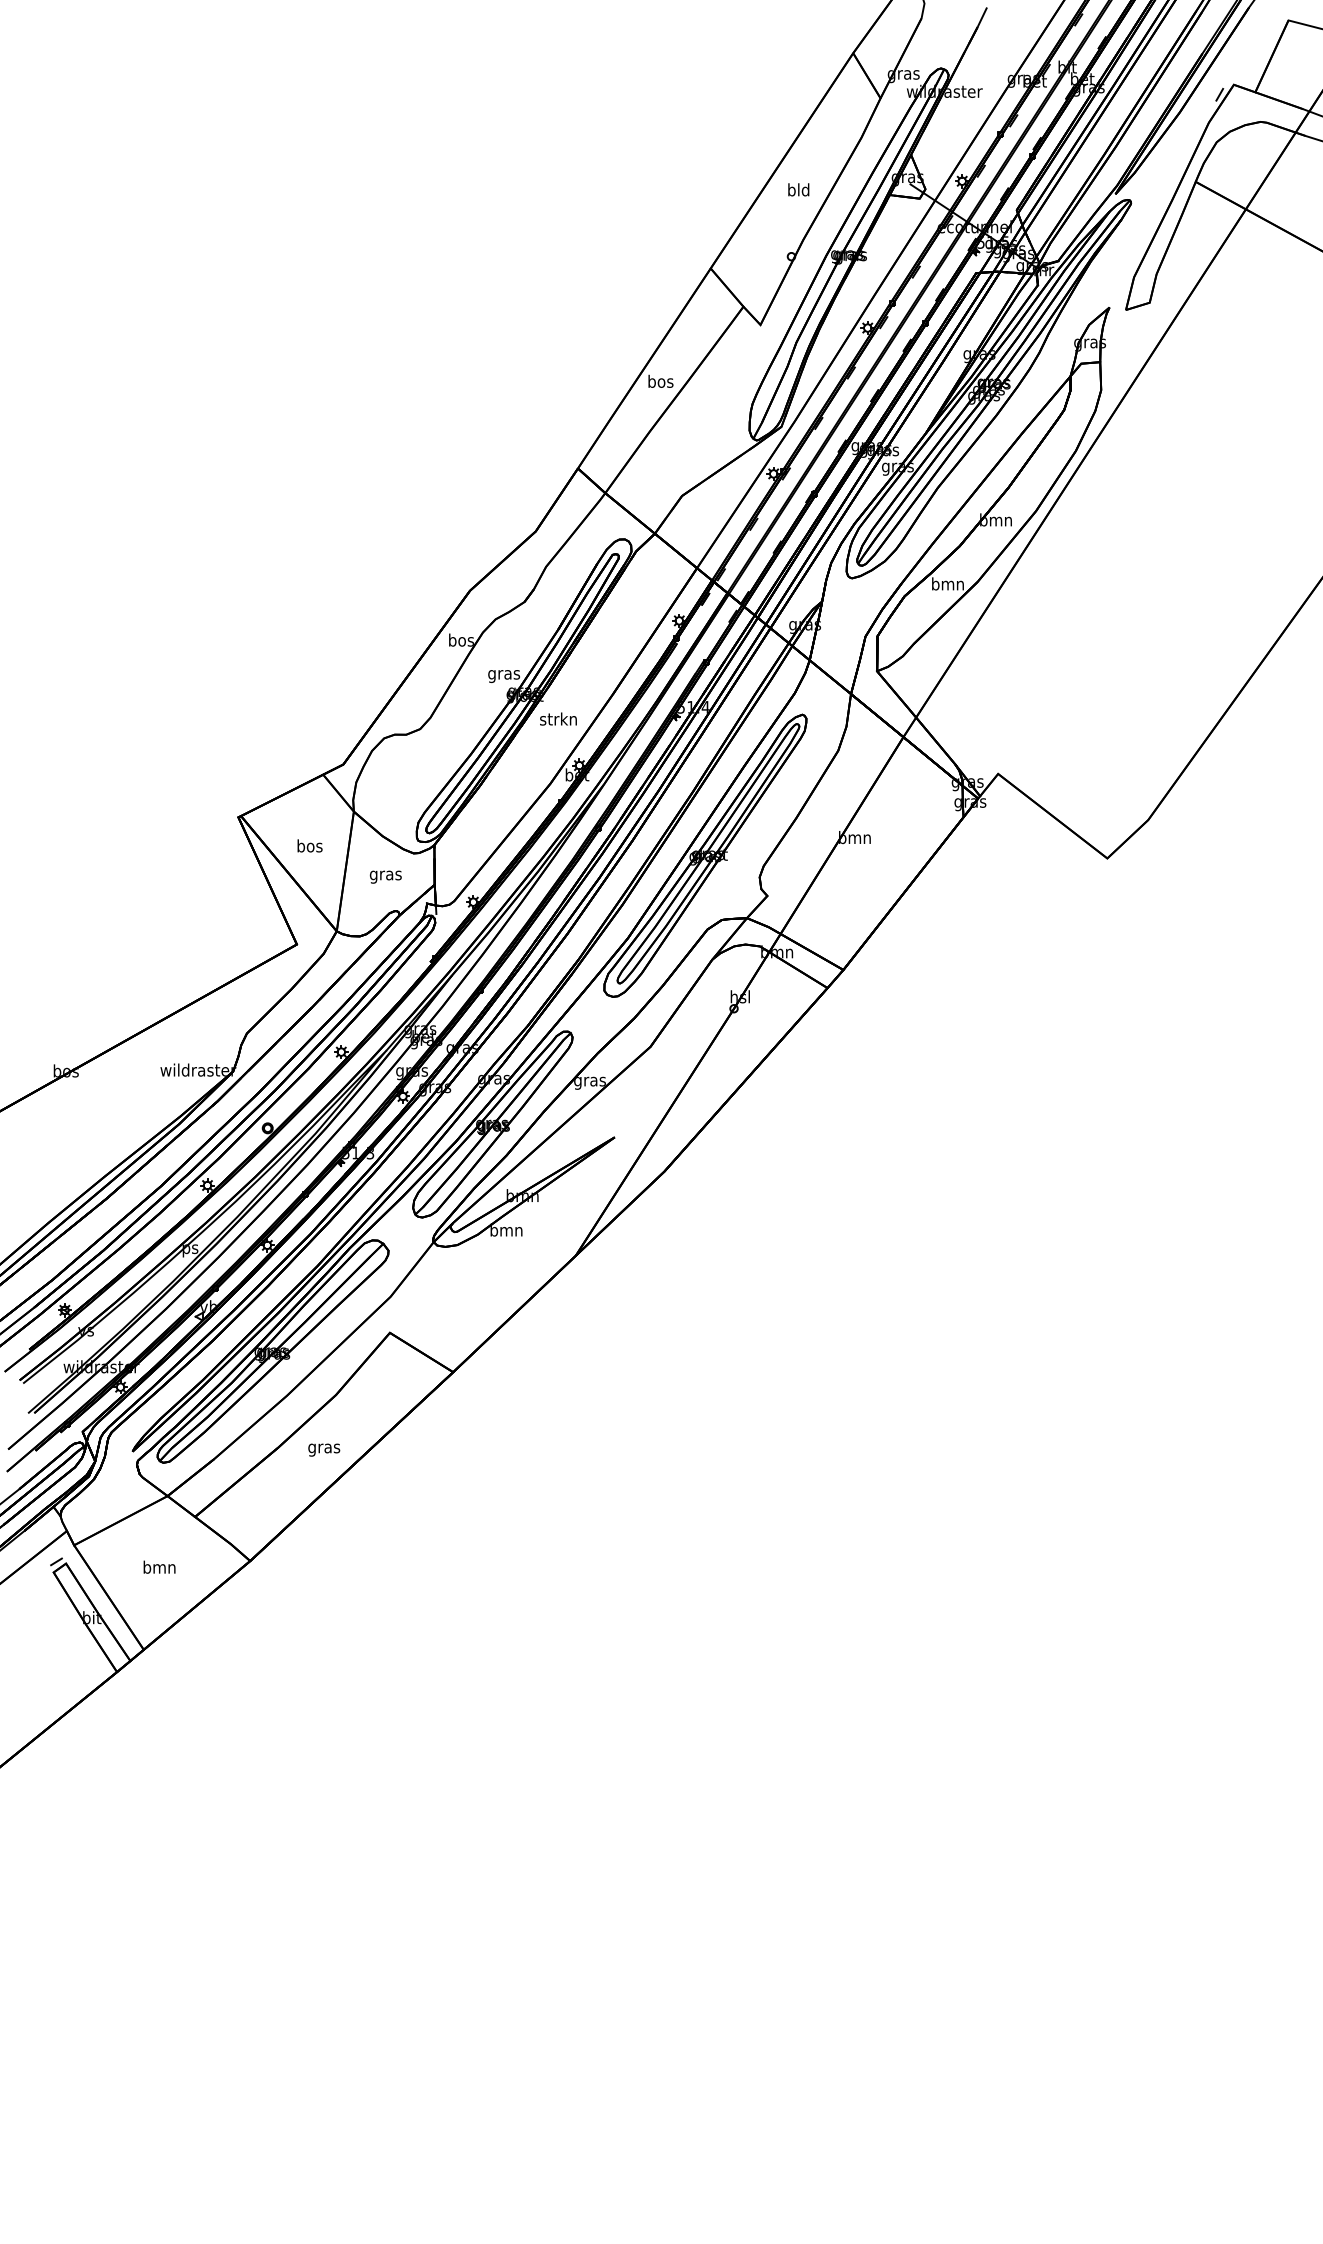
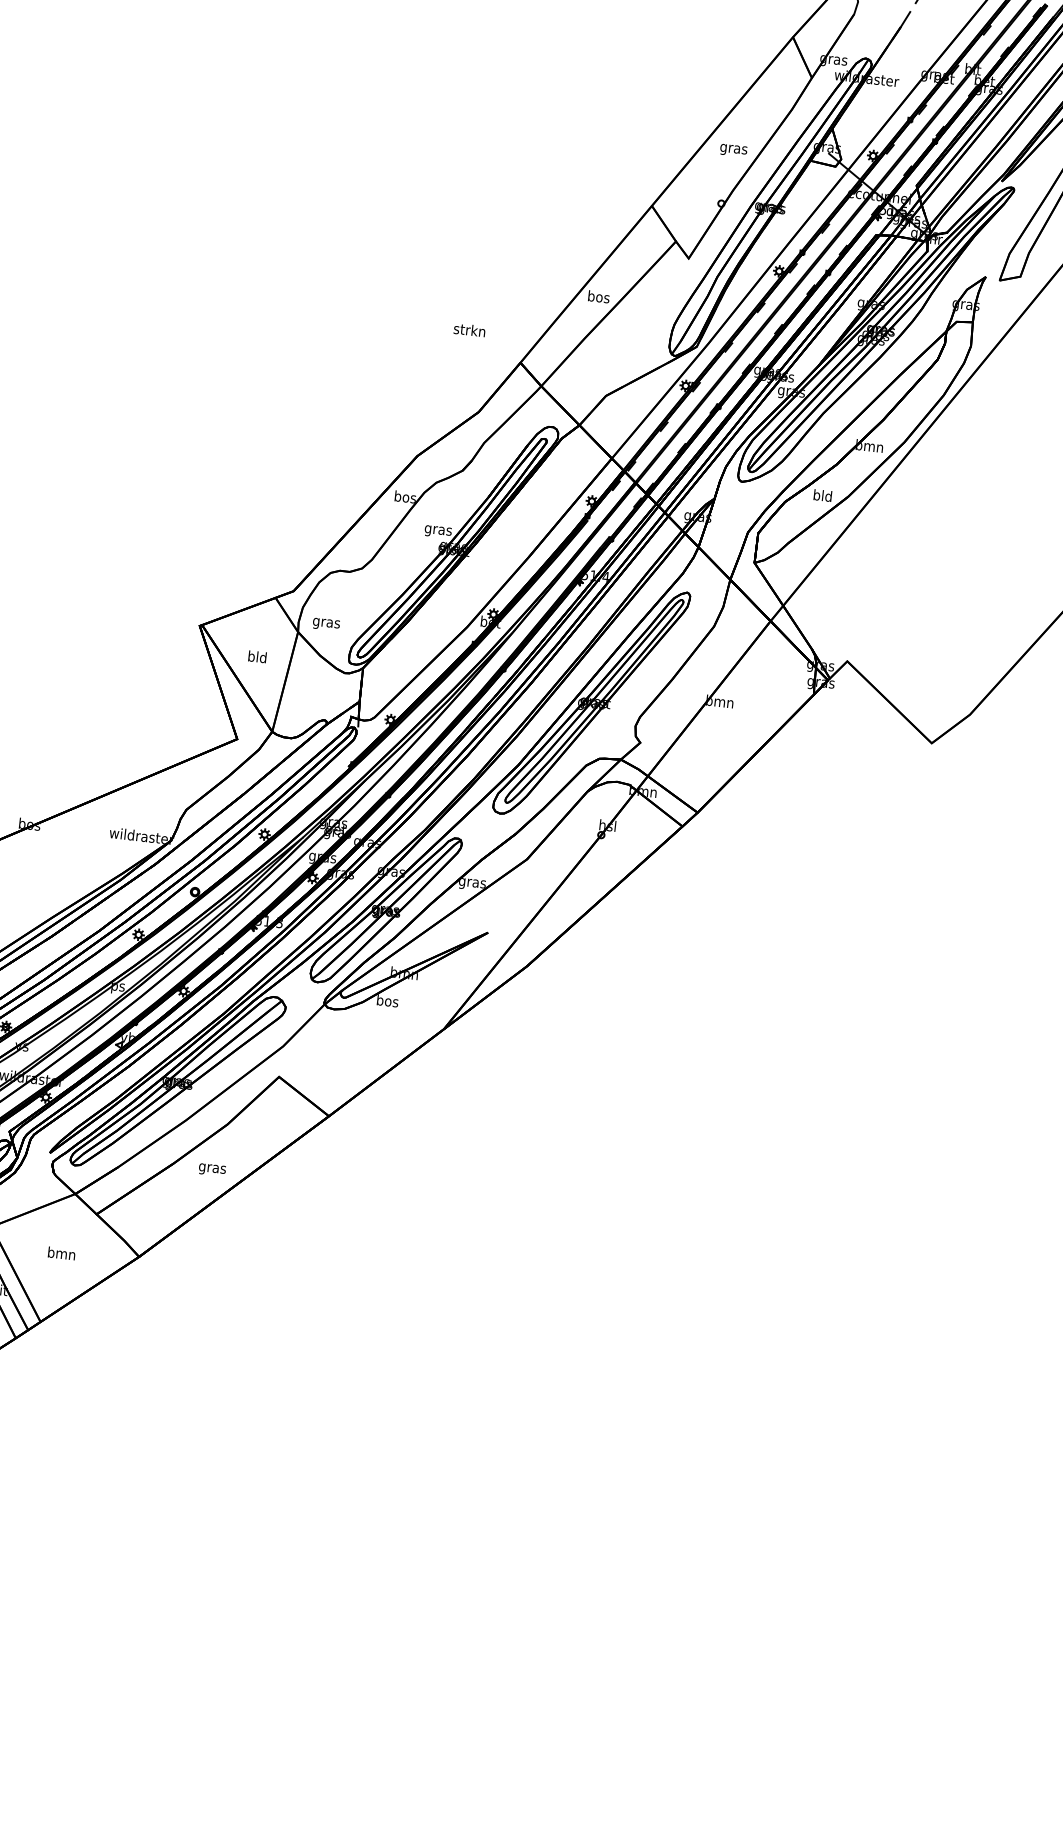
text: (798, 191) -> (733, 149), bld -> gras
text: (947, 583) -> (822, 495), bmn -> bld
text: (558, 718) -> (469, 329), moved
text: (309, 845) -> (257, 656), bos -> bld
text: (385, 876) -> (326, 623), moved
text: (506, 1229) -> (387, 1000), bmn -> bos

